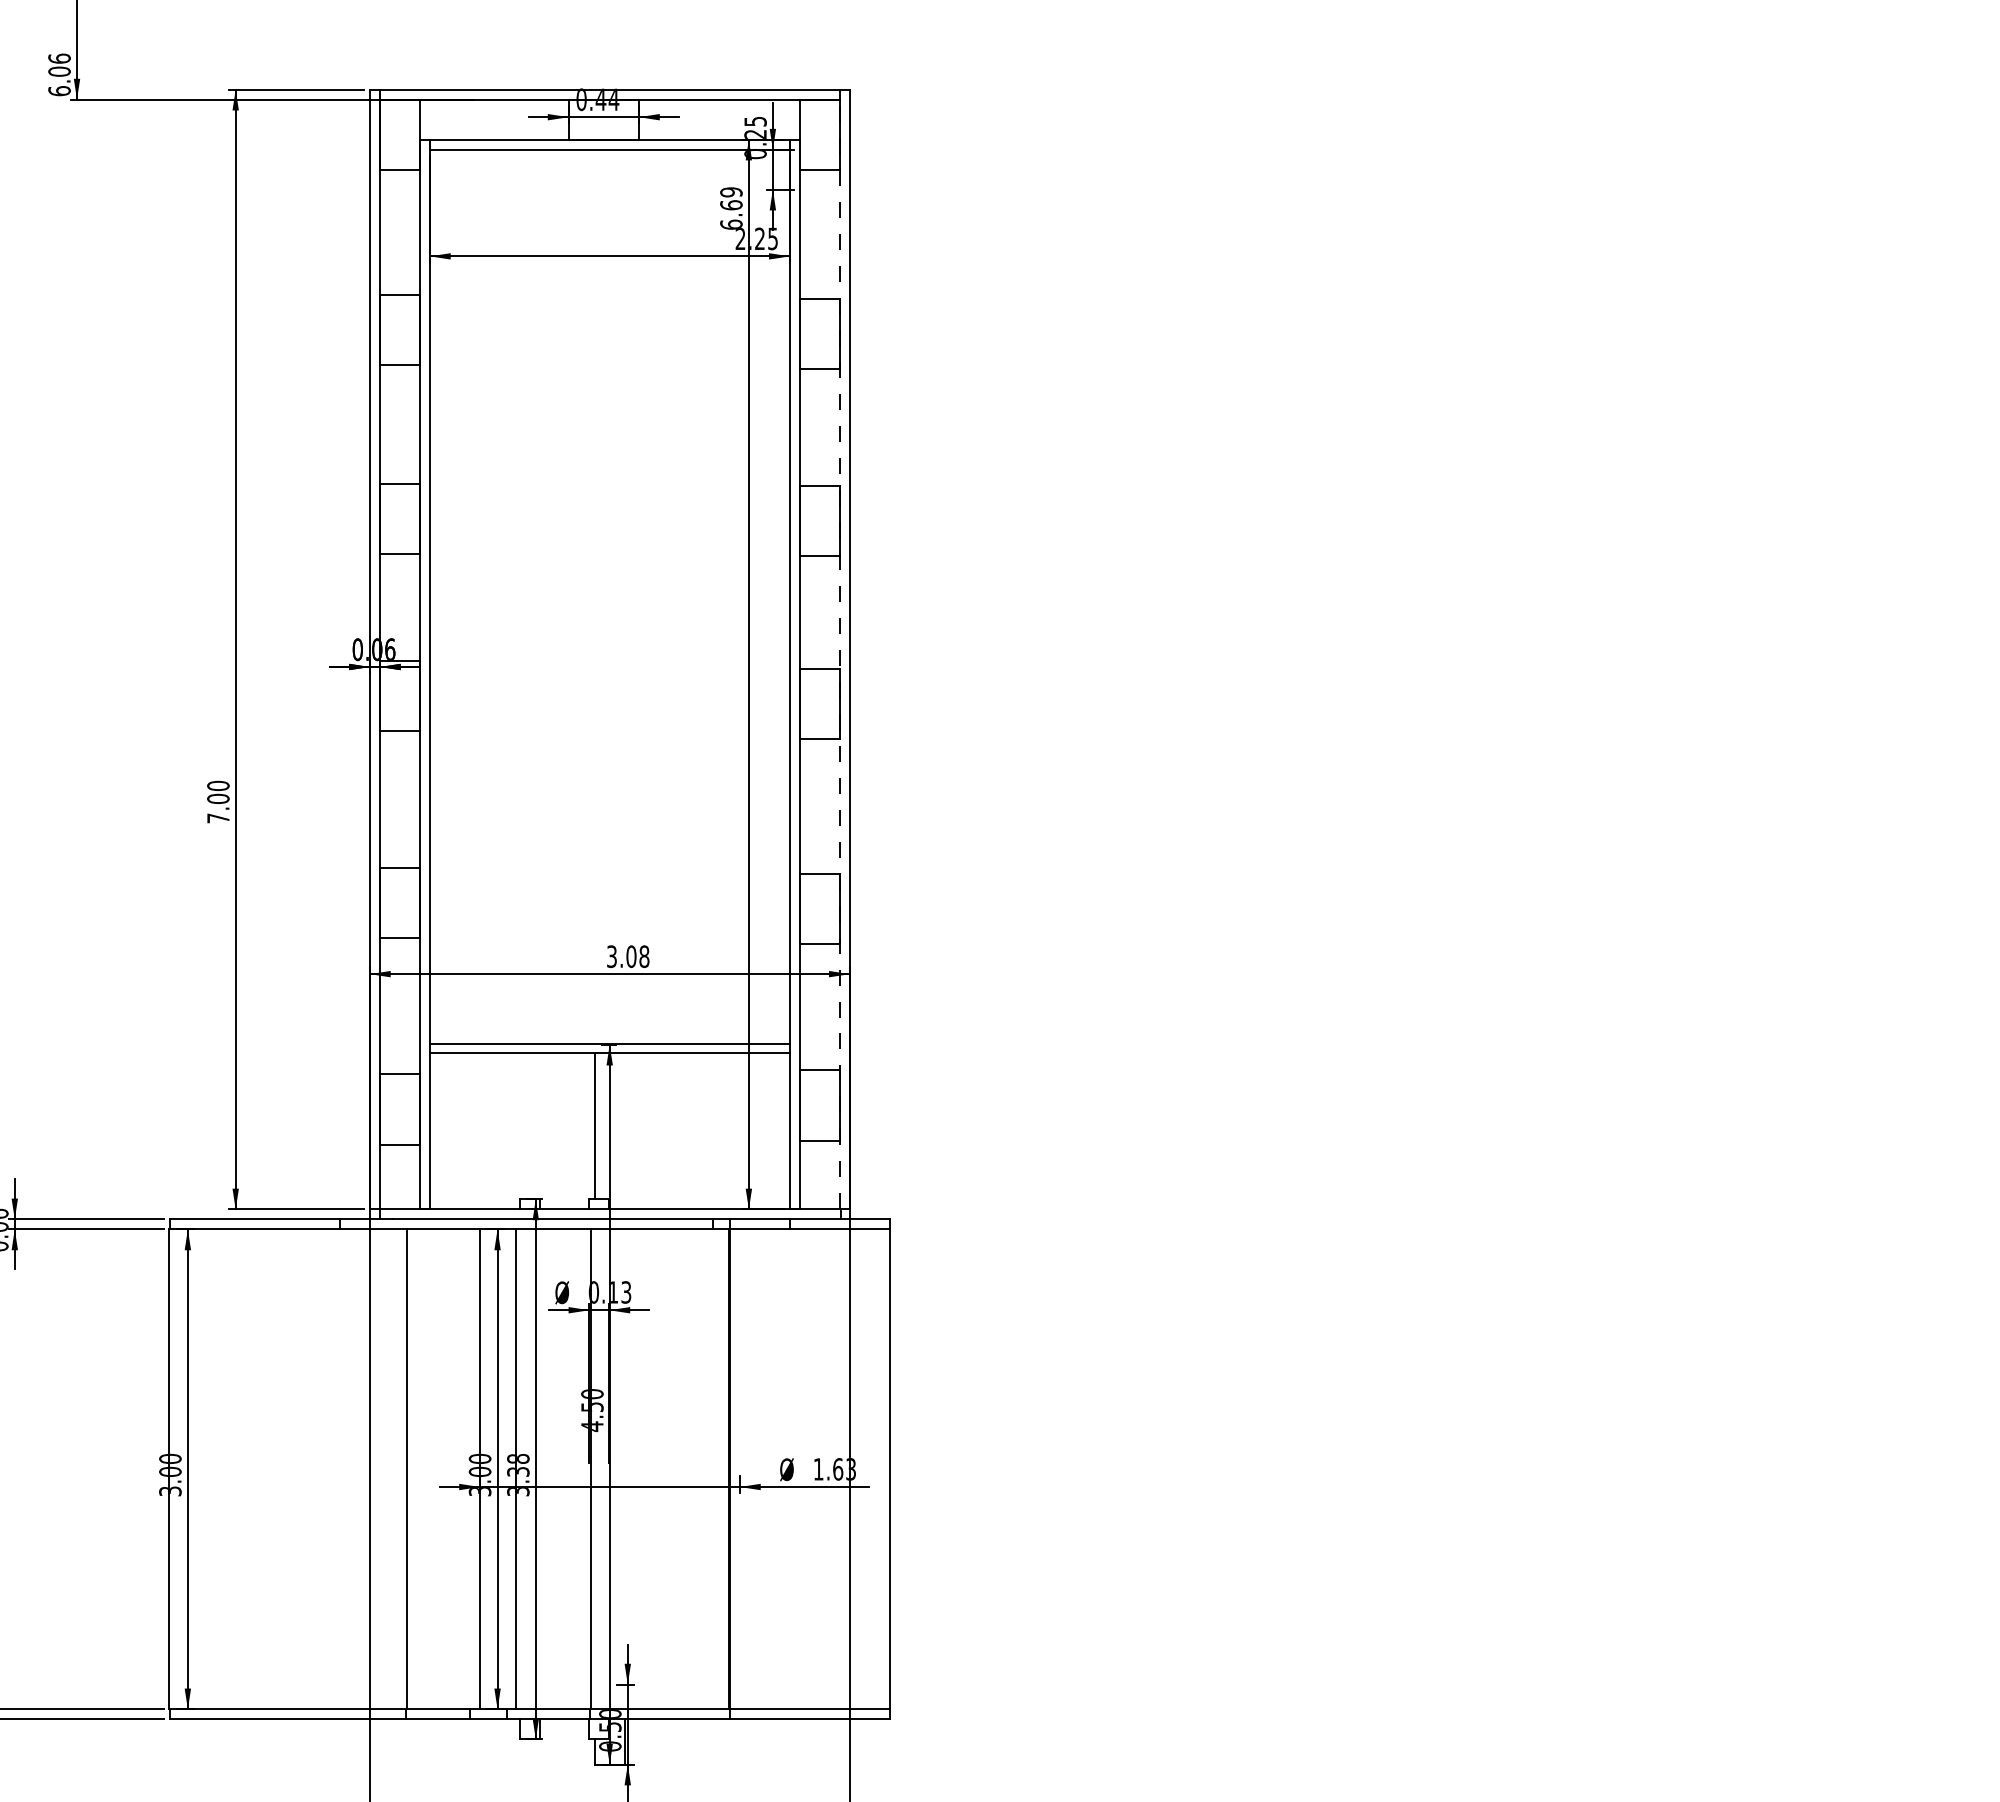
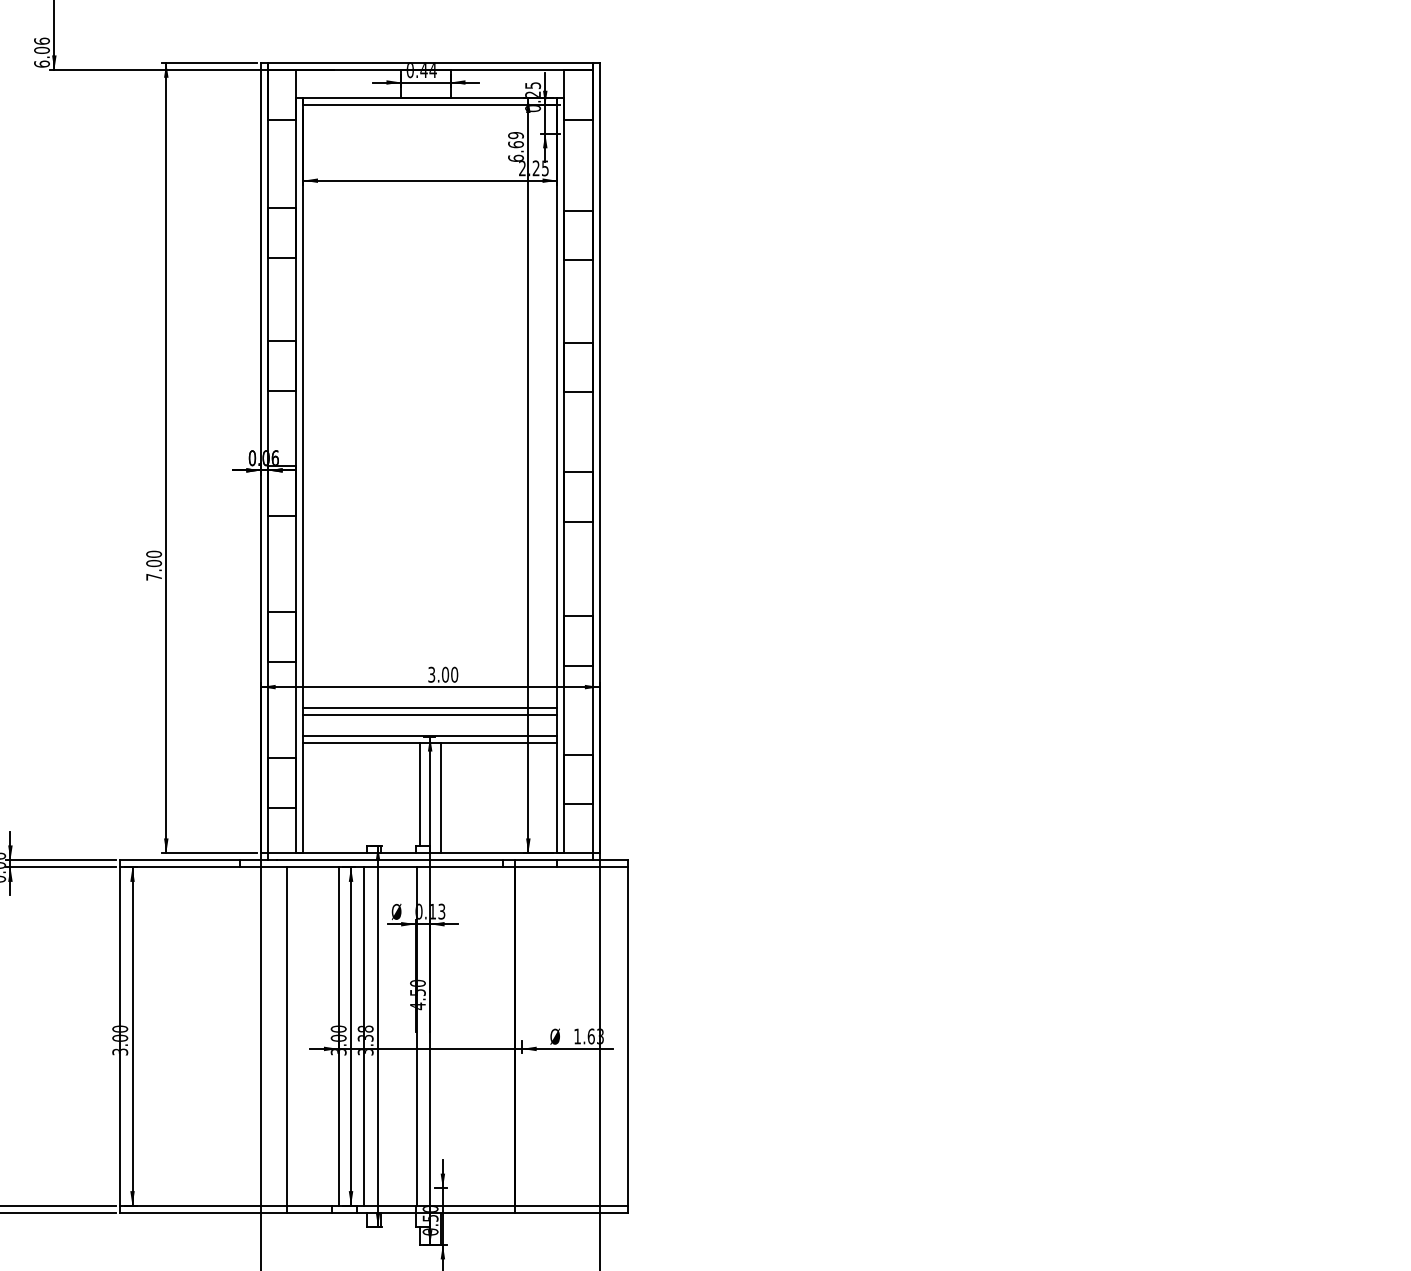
line: (839, 649) -> (592, 458), dashed -> solid
text: (644, 956) -> (454, 674), 3.08 -> 3.00
line: (609, 1003) -> (430, 707), added
line: (609, 1013) -> (430, 714), added
line: (625, 1131) -> (441, 798), added

